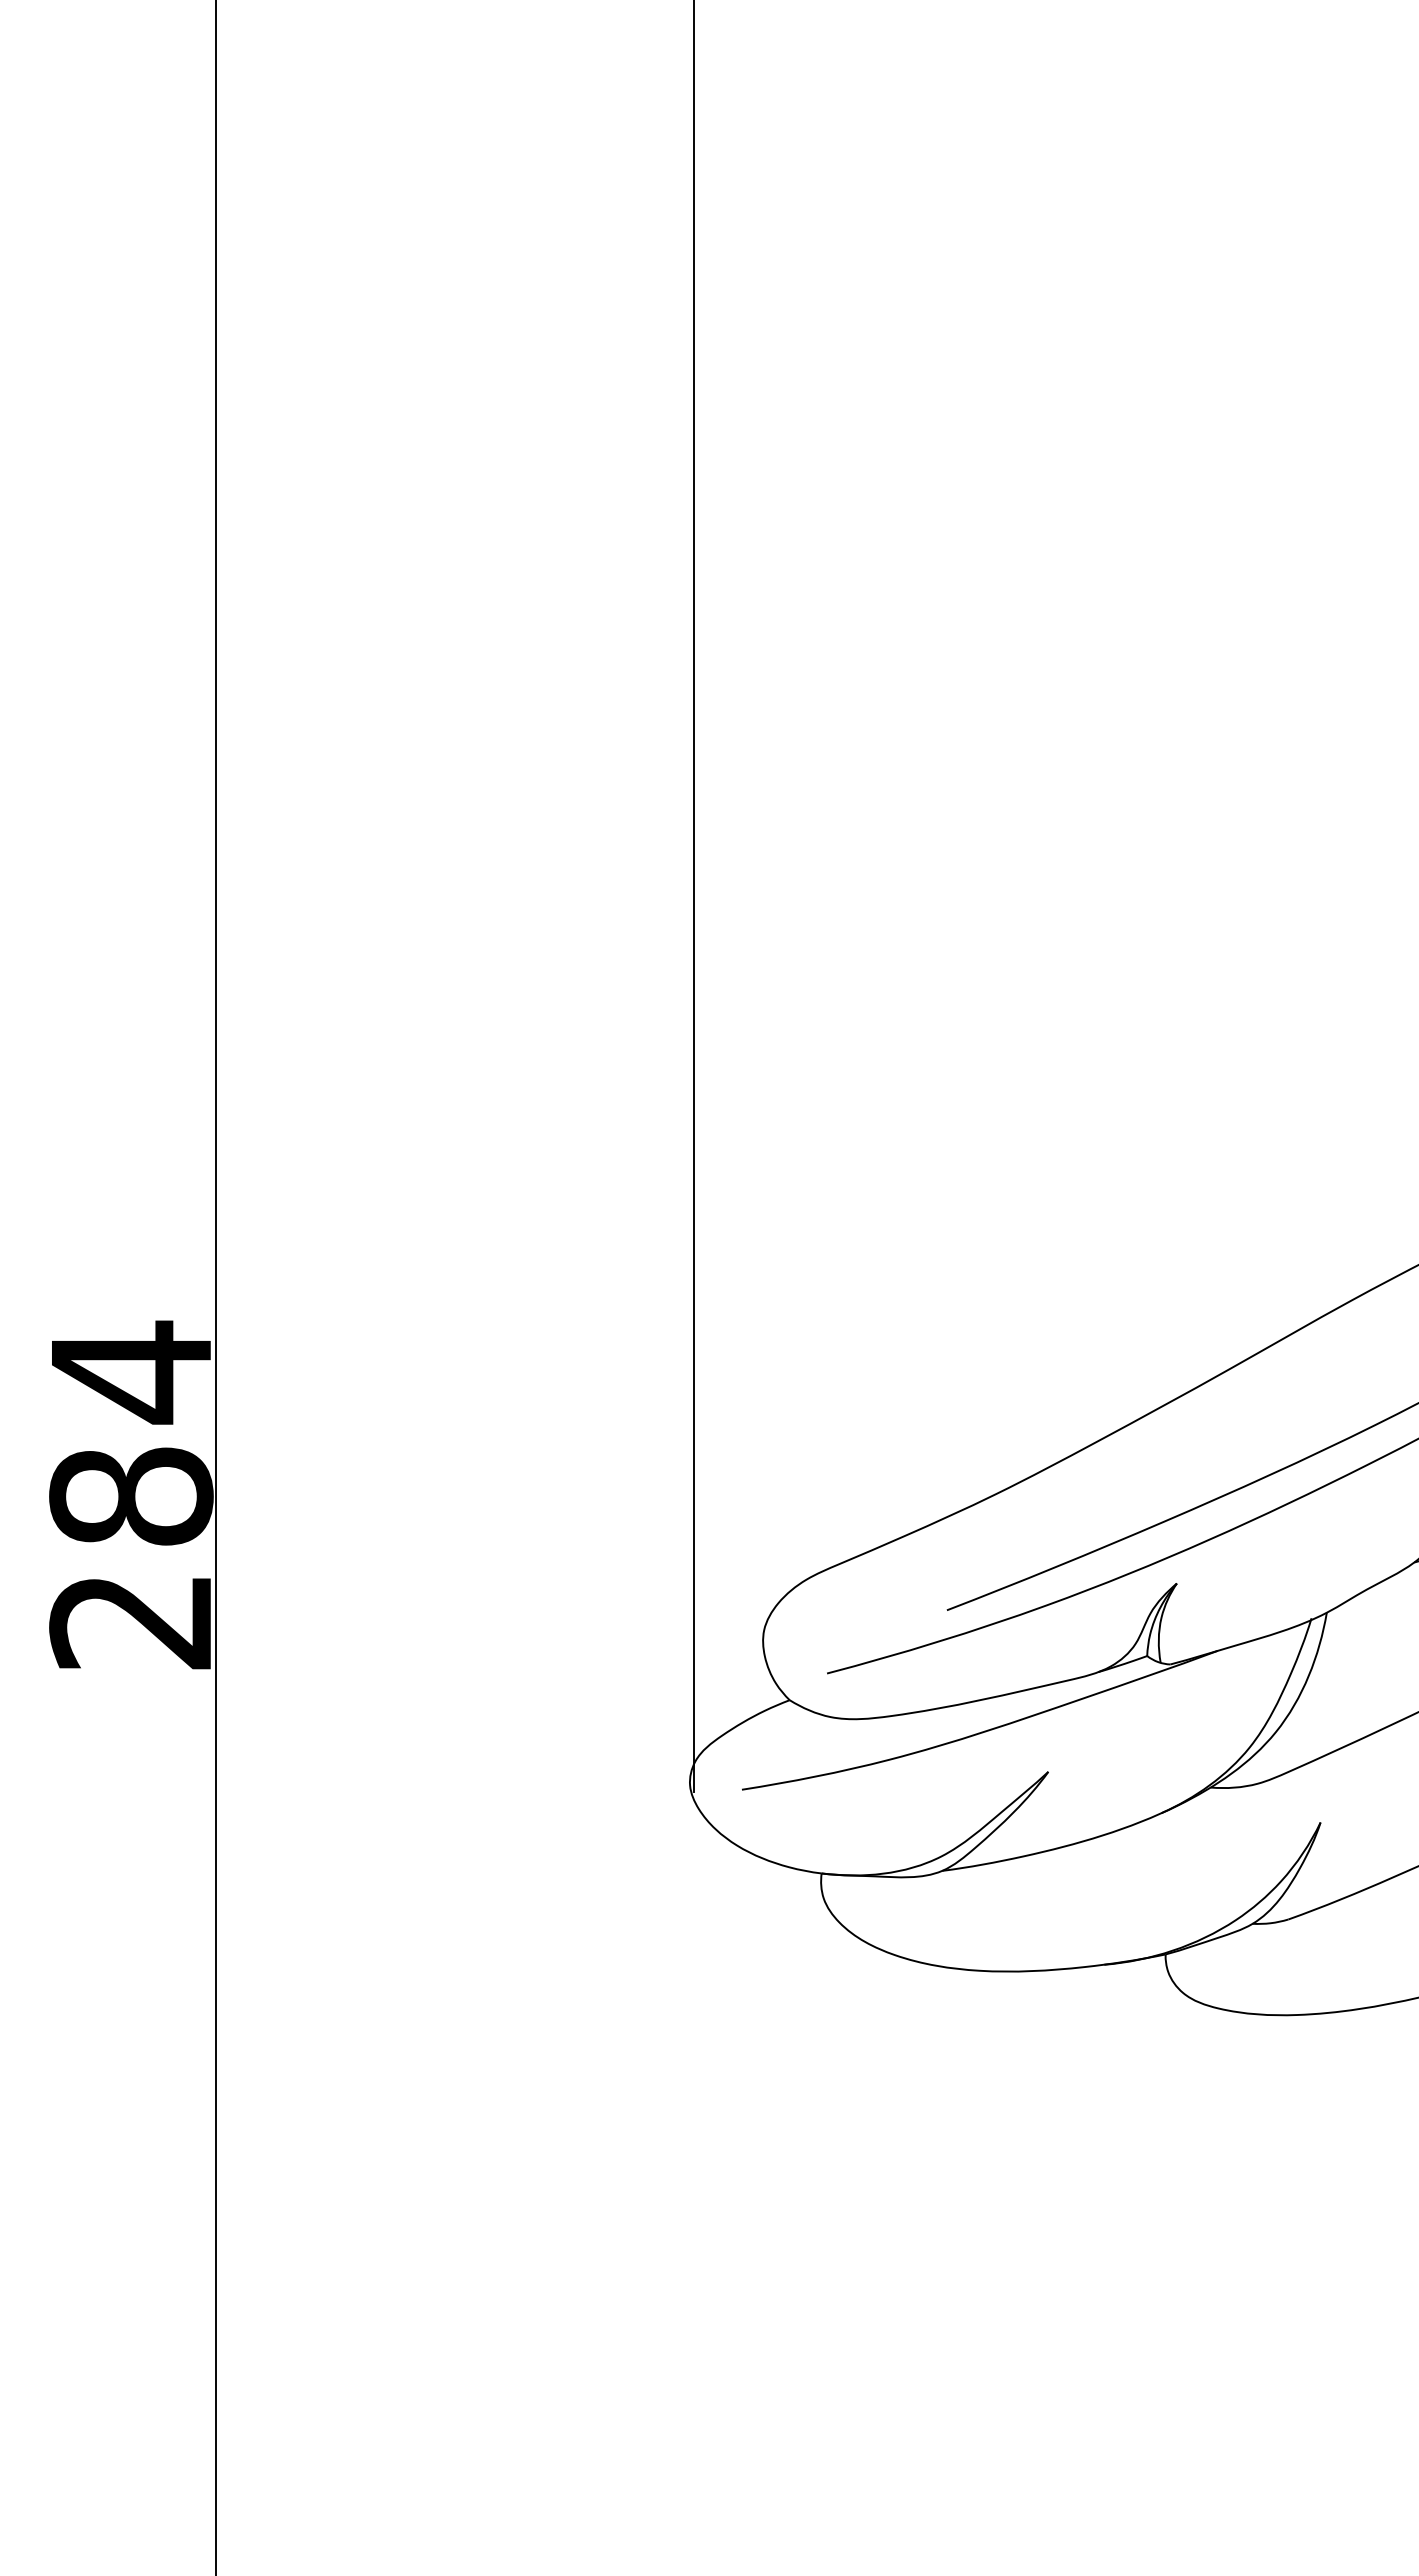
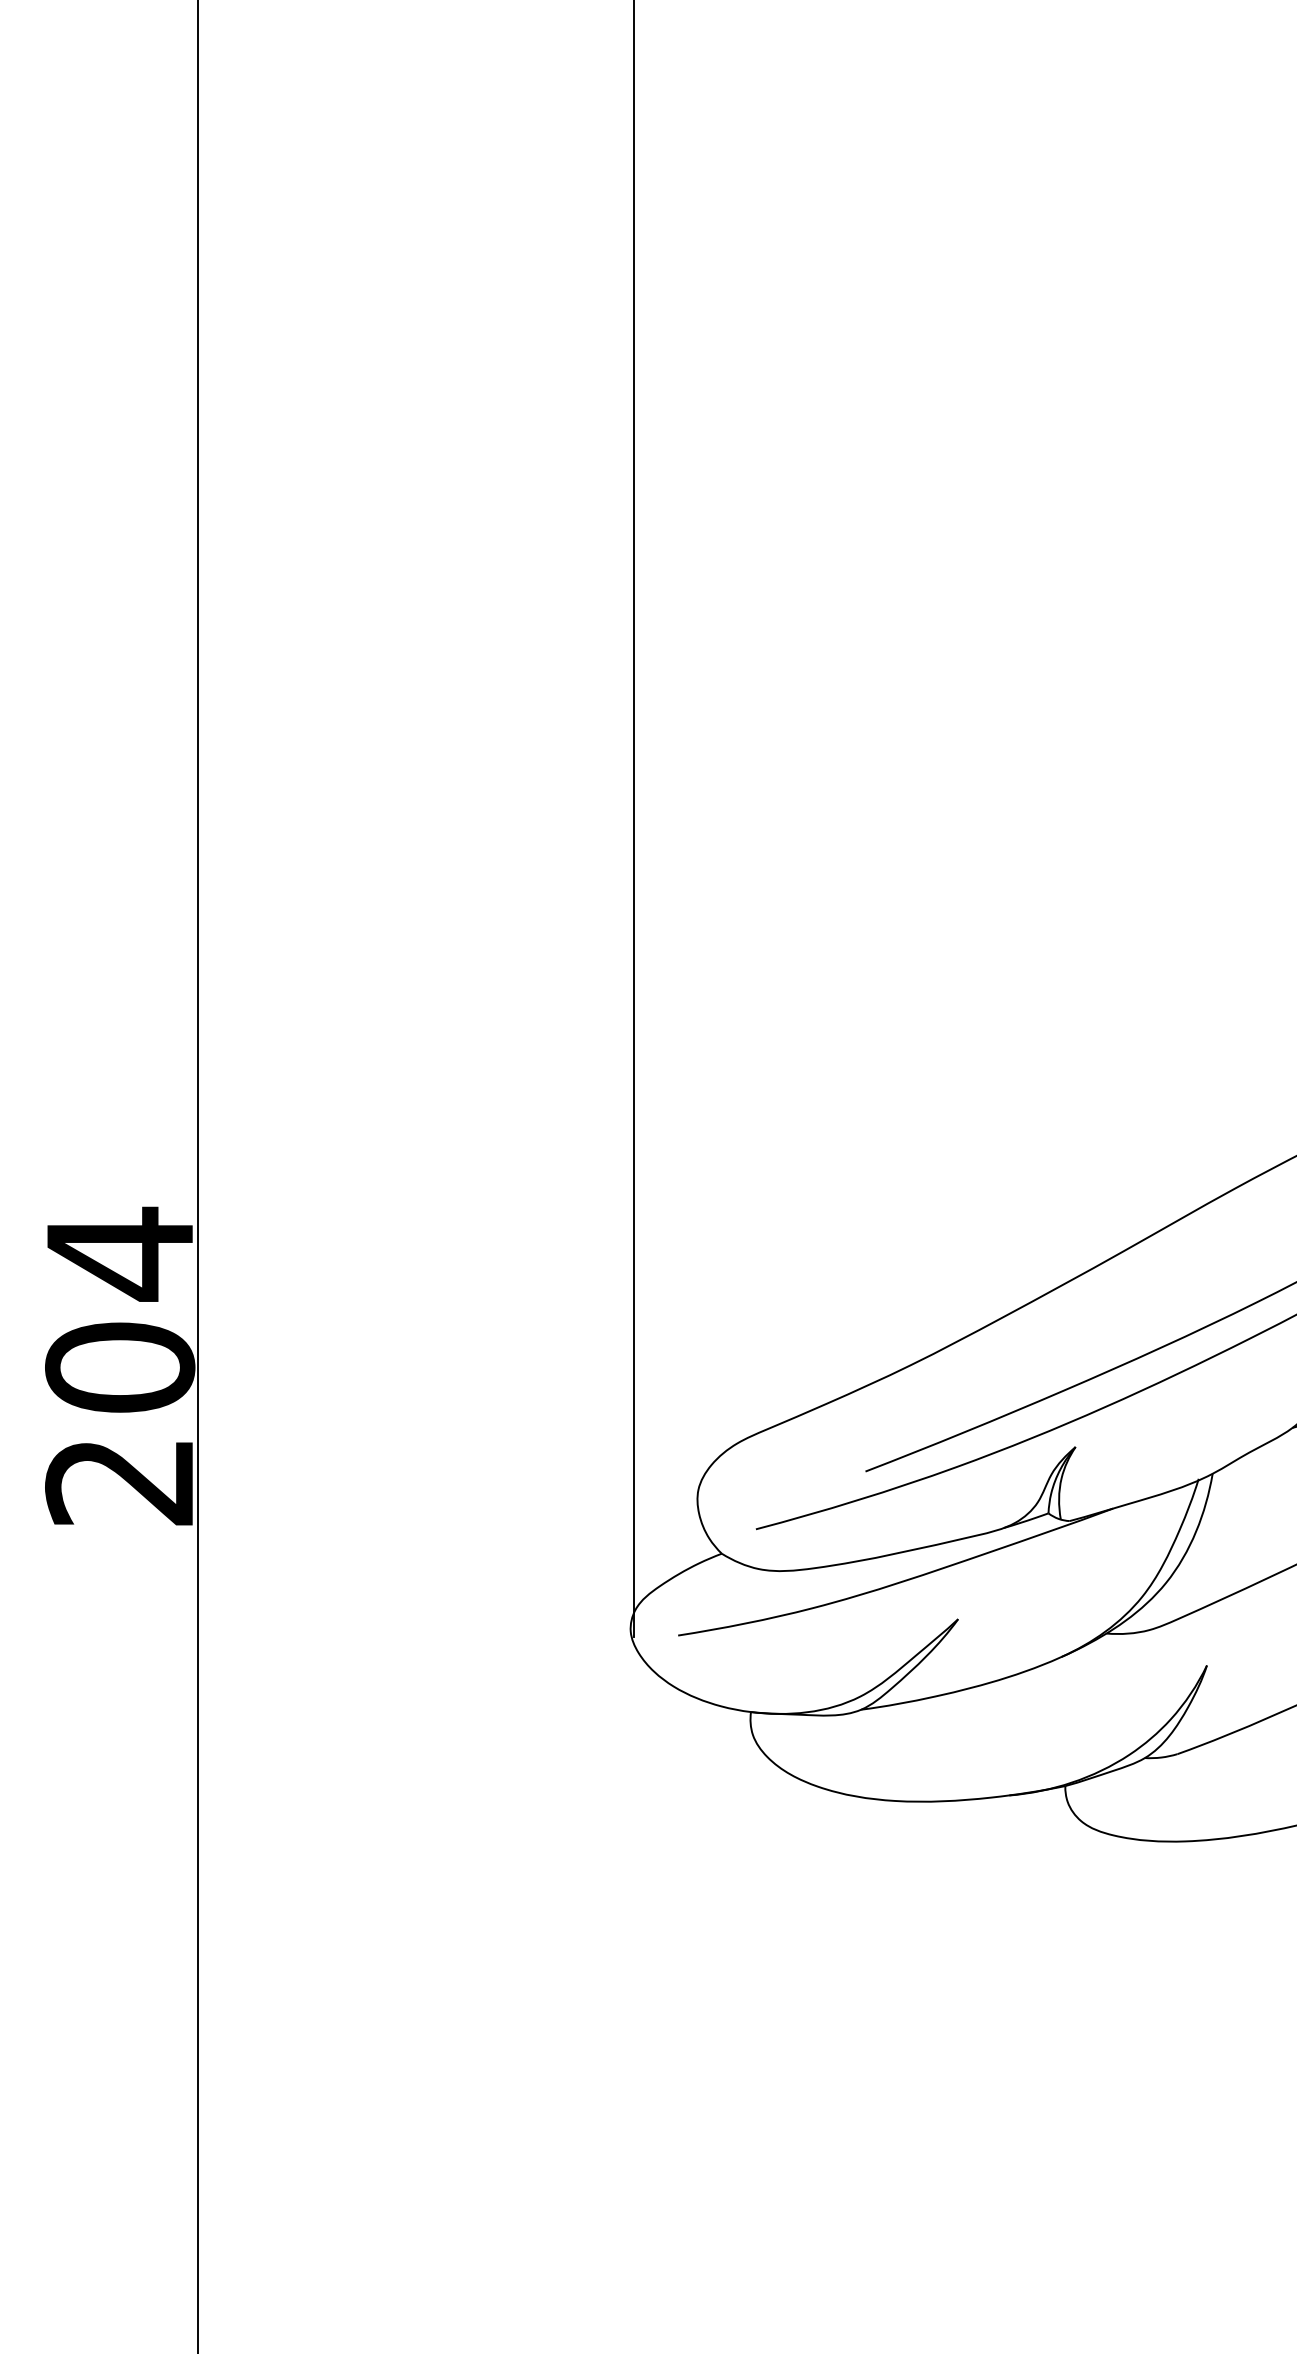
text: (131, 1496) -> (120, 1367), 284 -> 204

